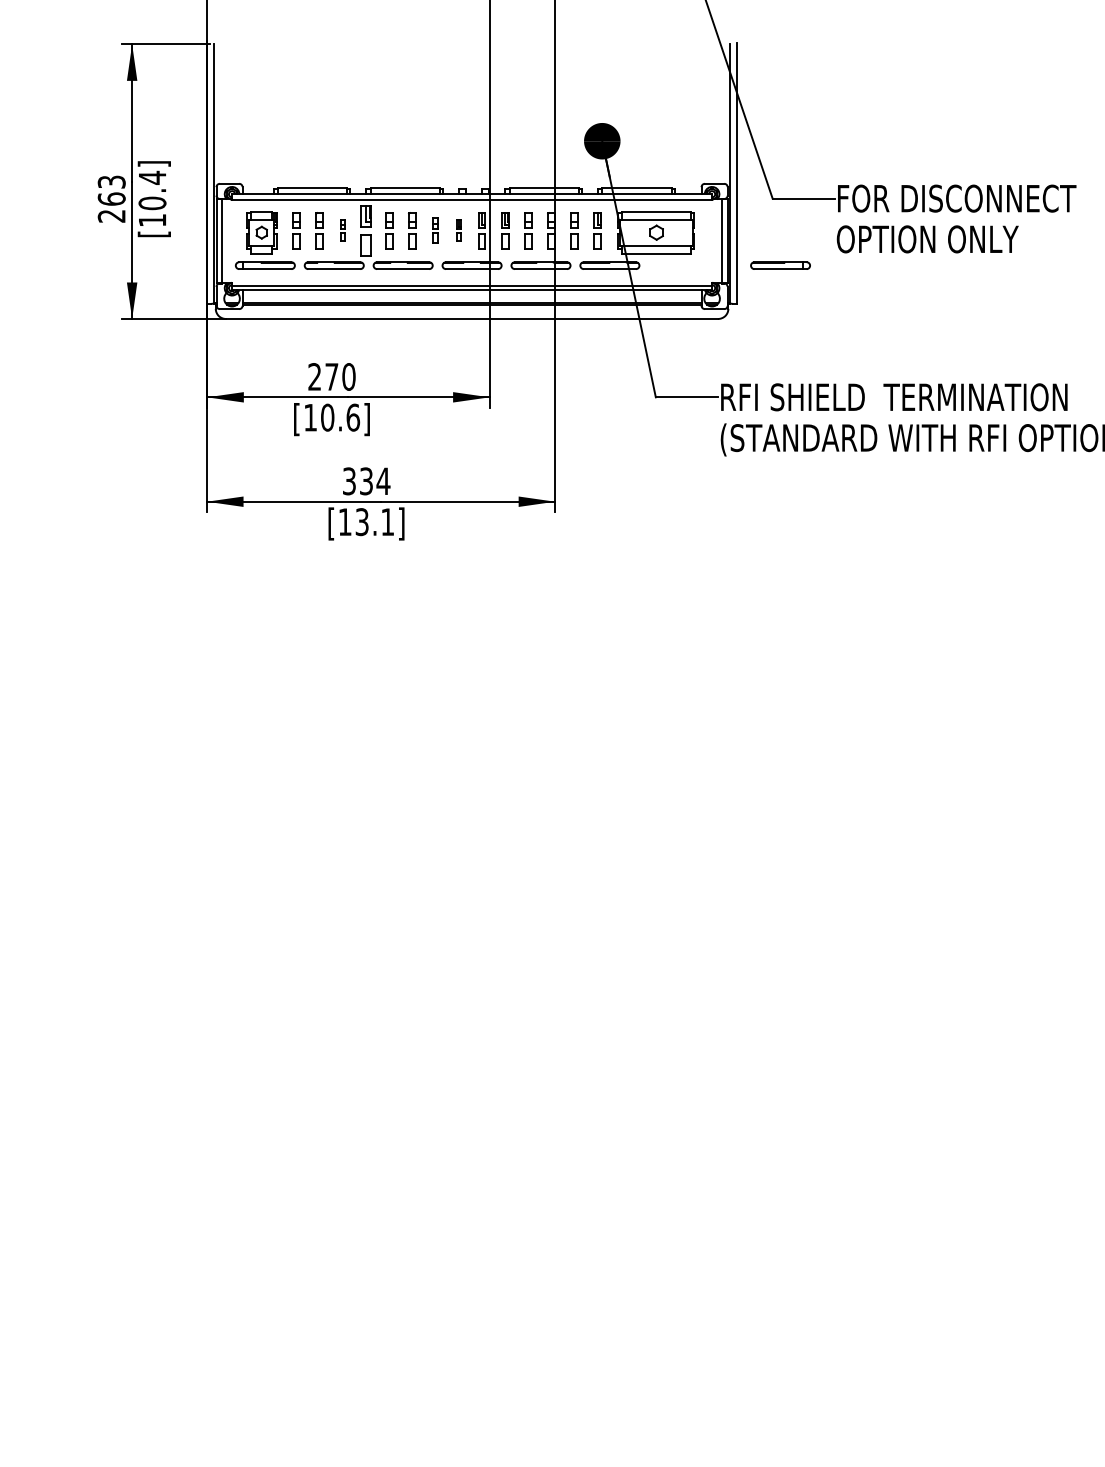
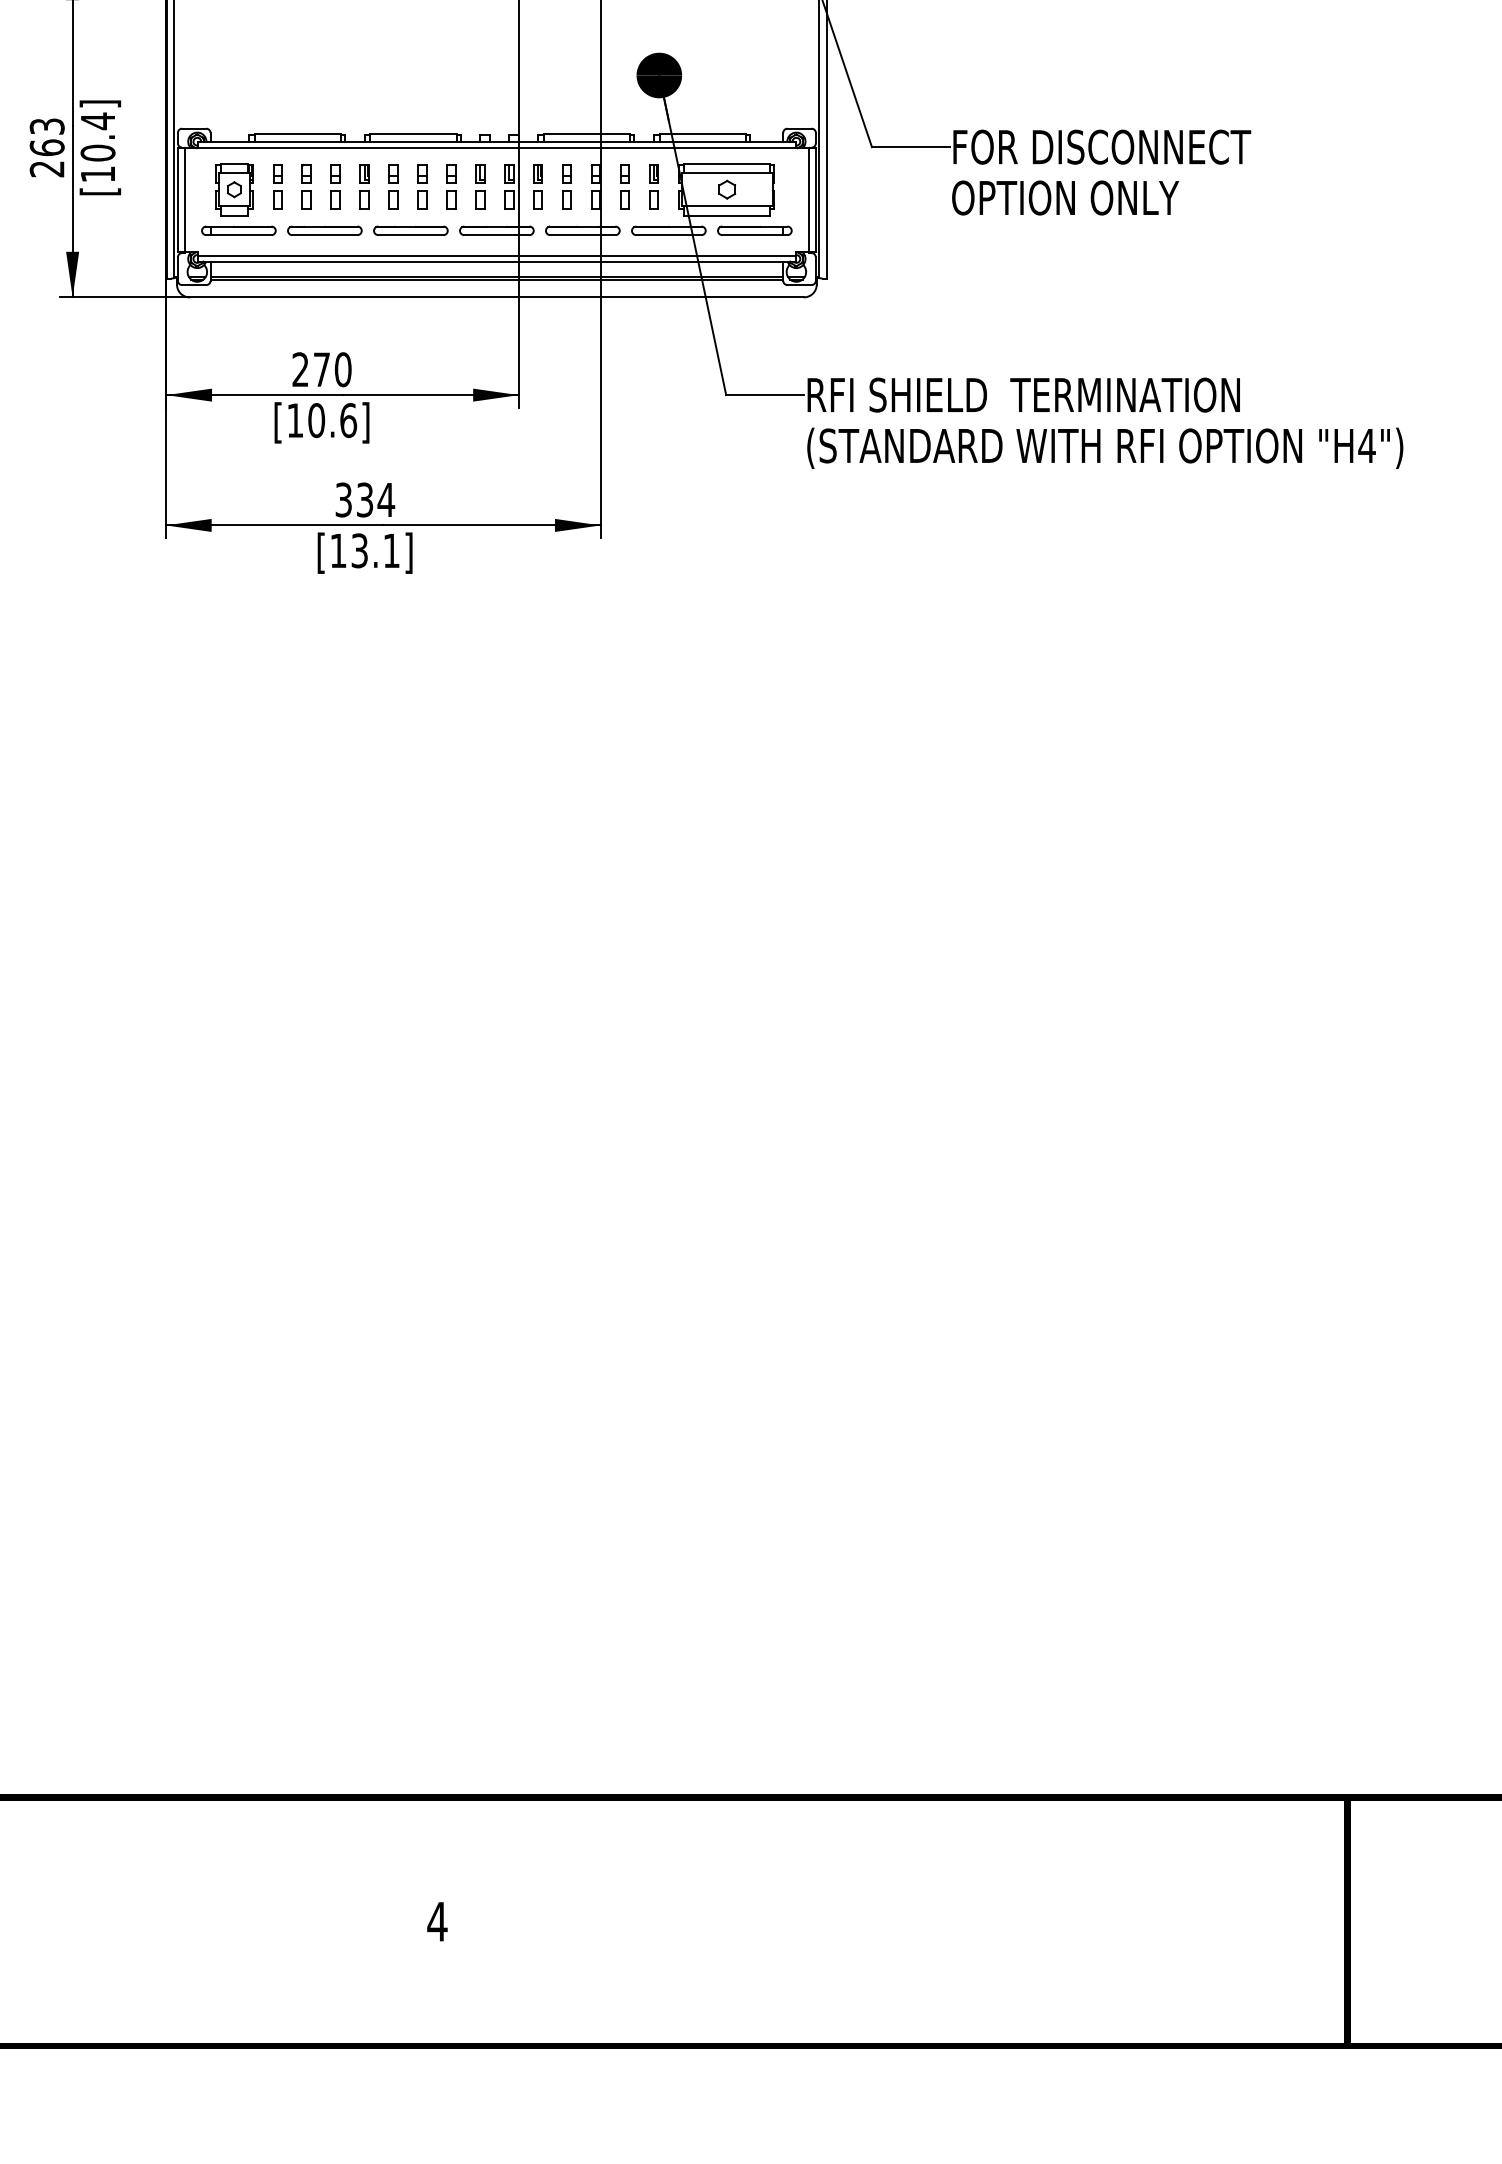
part: (342, 230) -> (335, 186), size x1.67
part: (366, 230) -> (364, 186), size x0.71
part: (435, 230) -> (451, 186), size x1.43
part: (458, 230) -> (480, 186), size x1.67
part: (780, 265) -> (754, 230), moved

